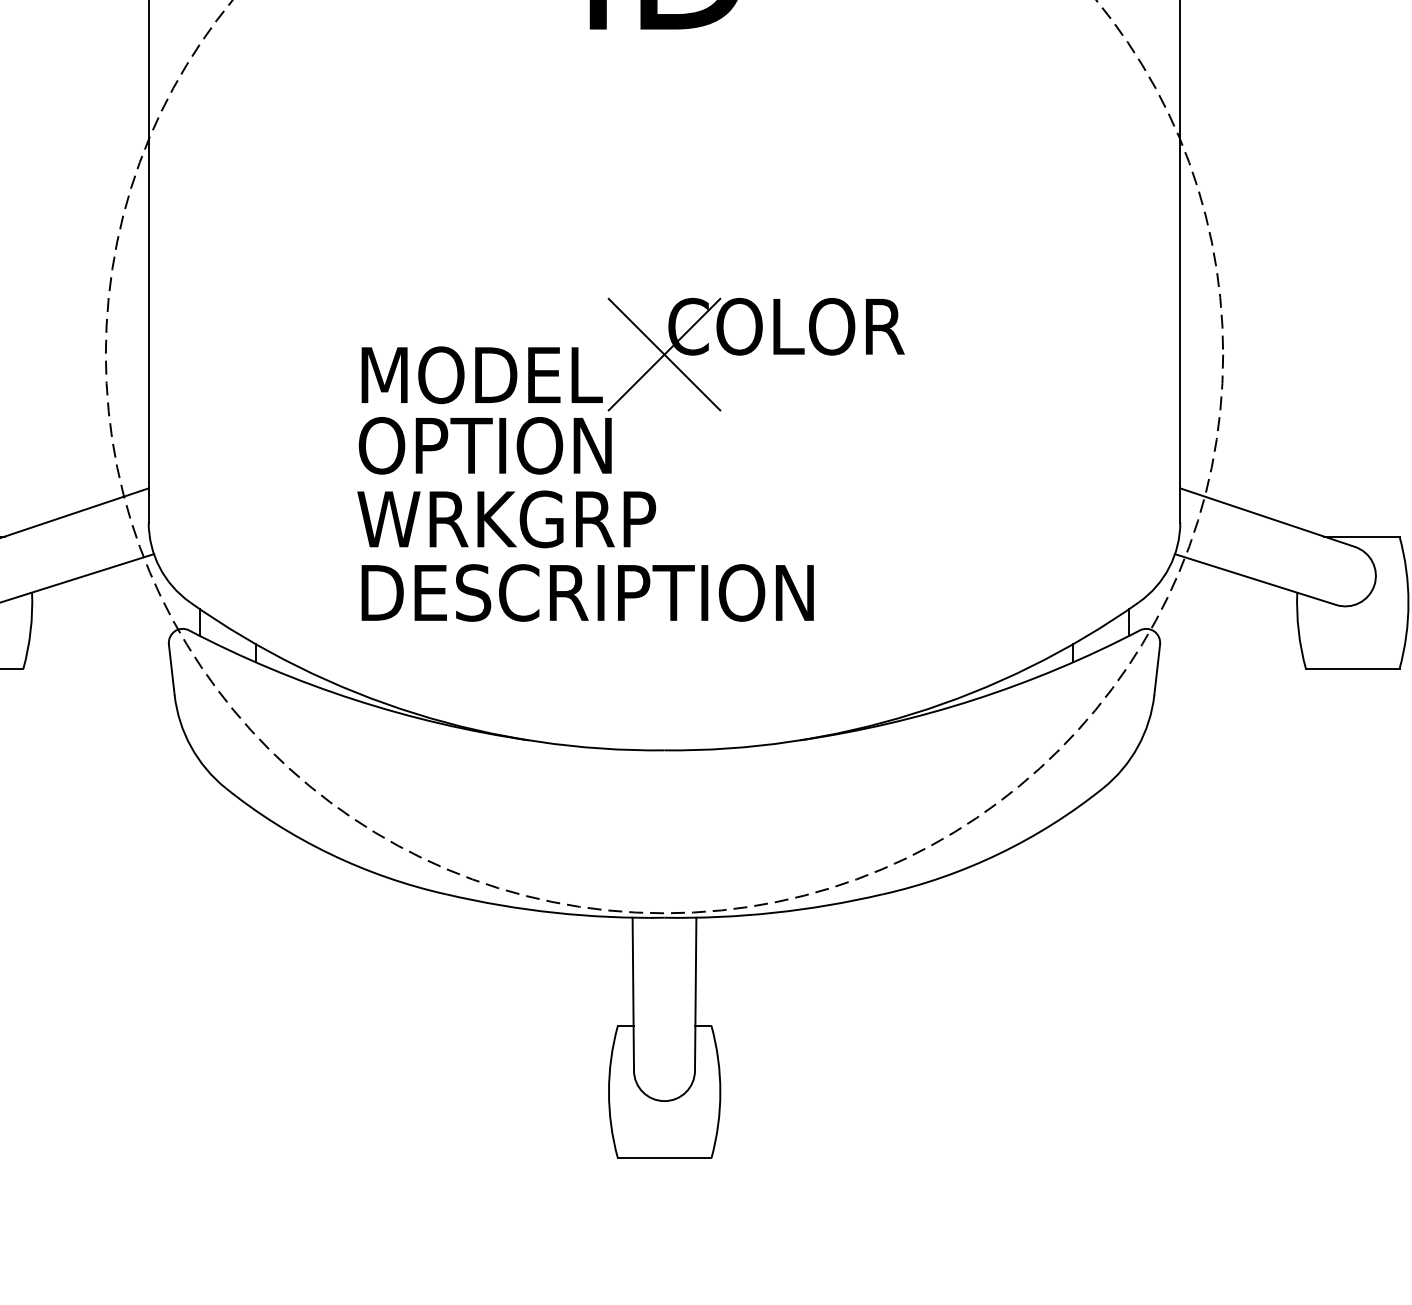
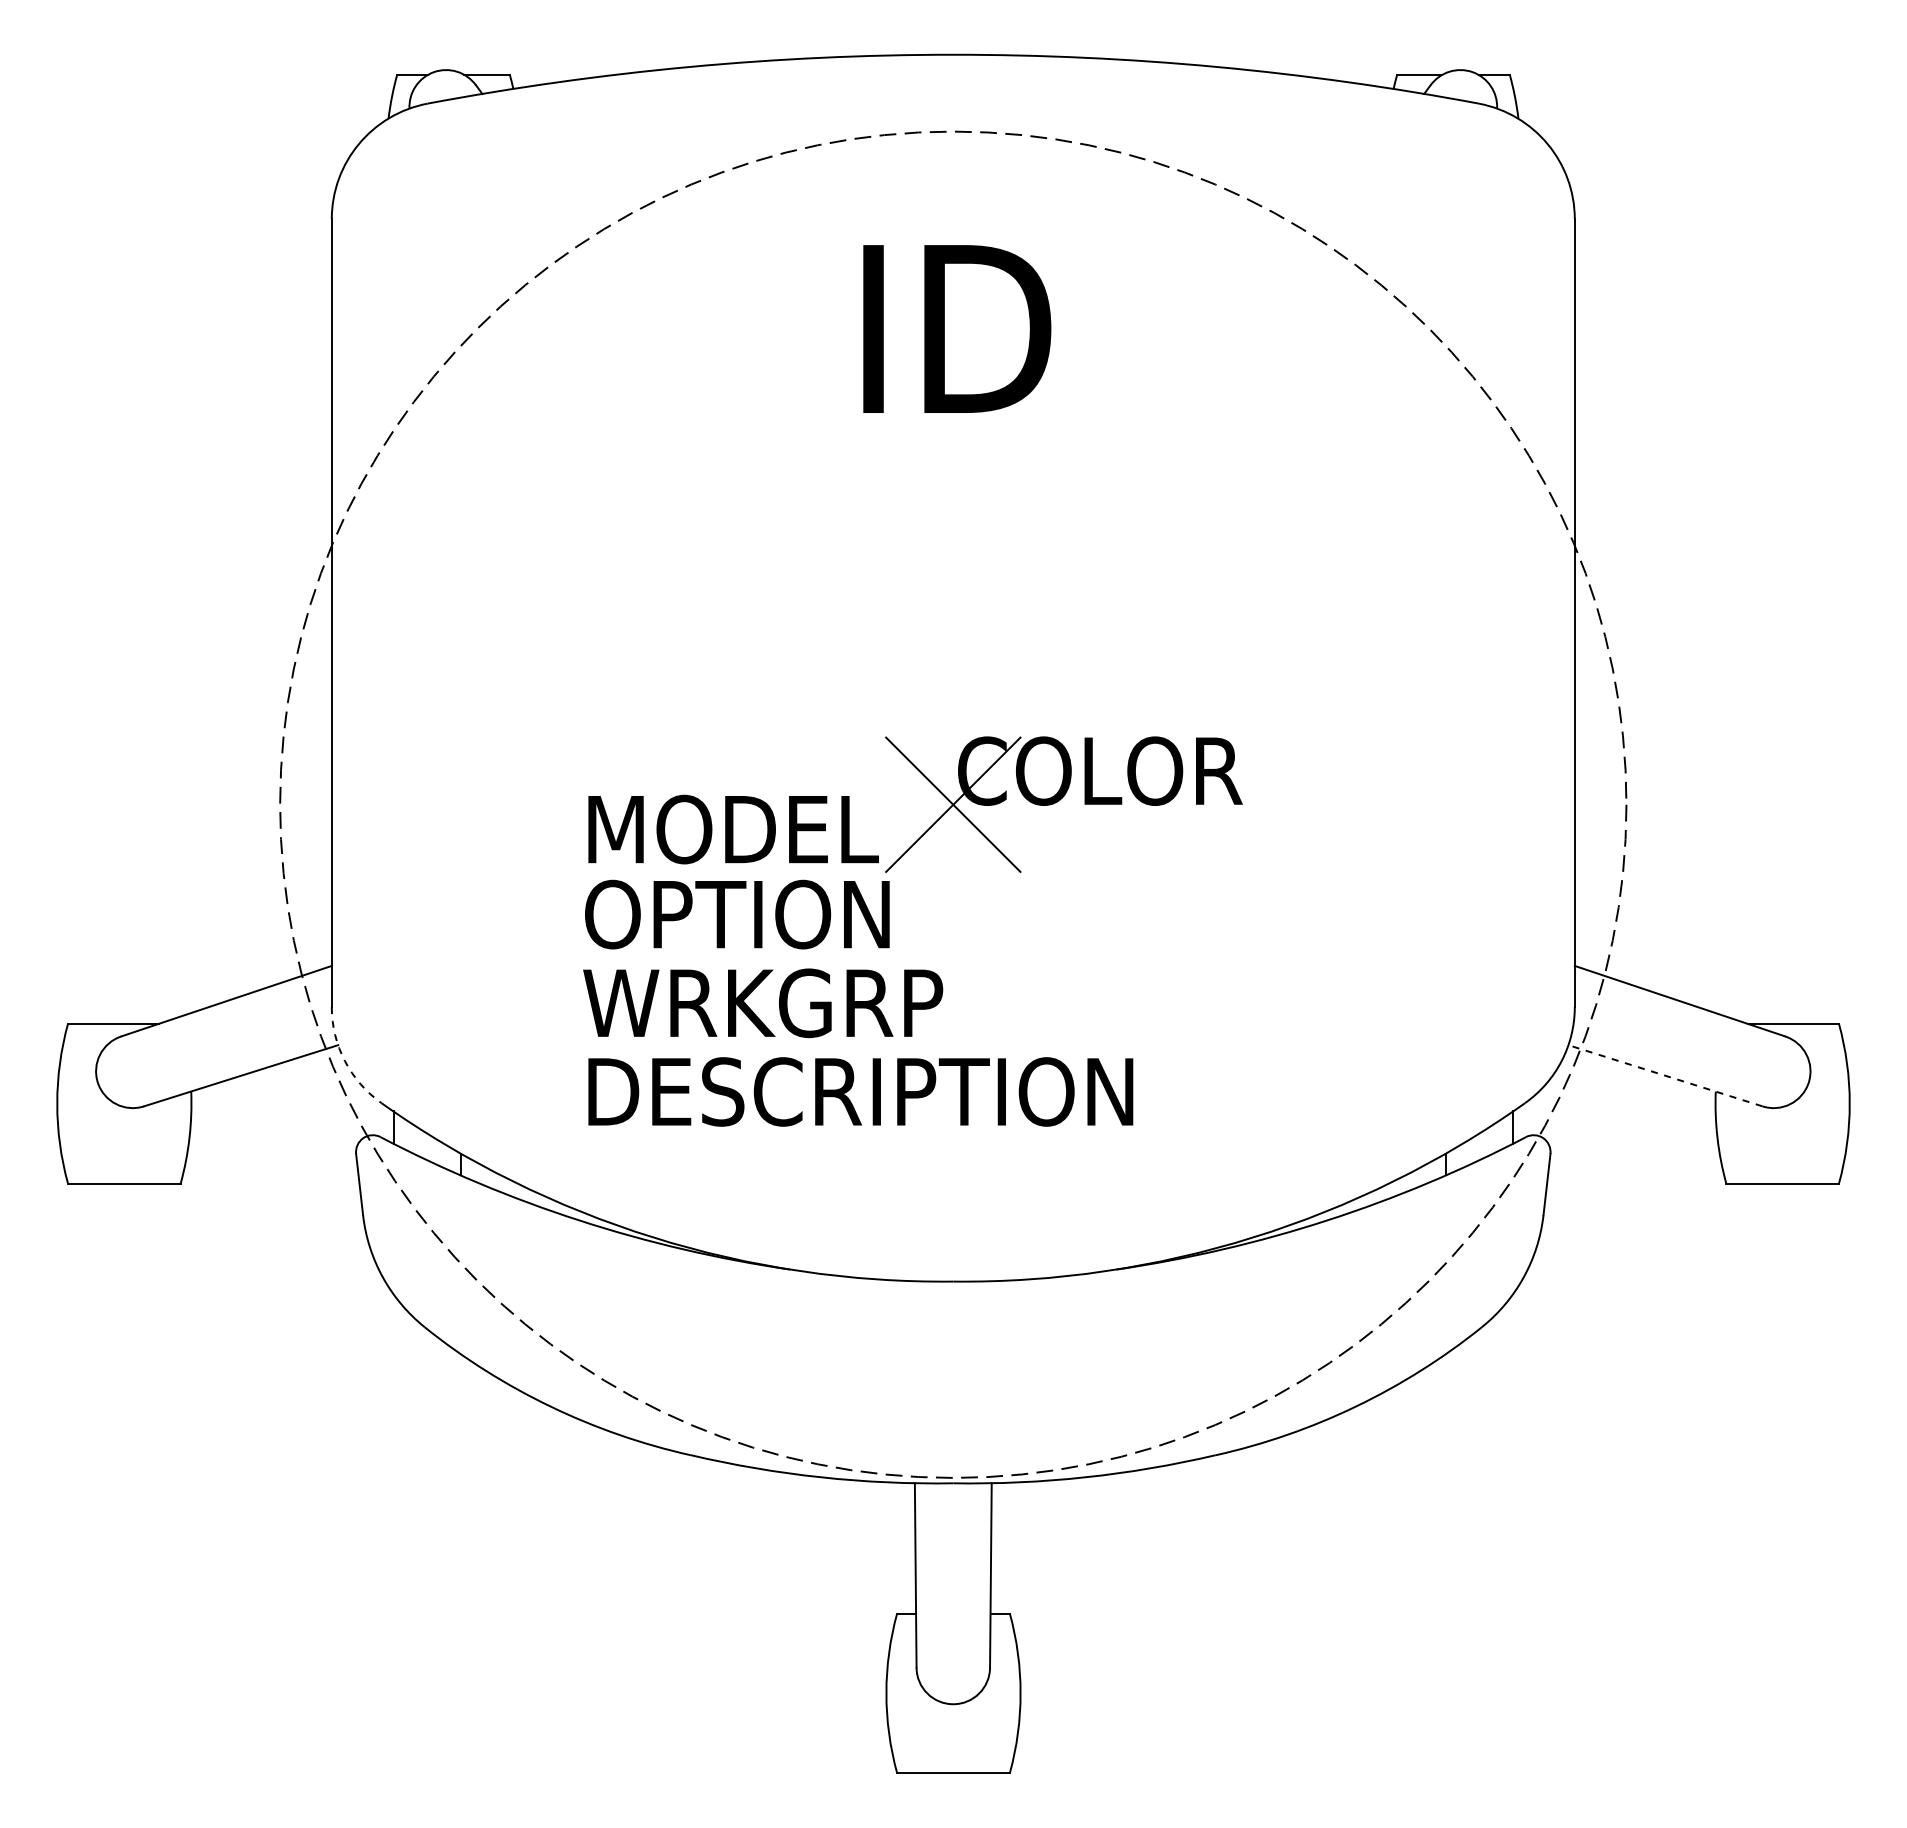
arc: (159, 567) -> (344, 1061), solid -> dashed
line: (1255, 579) -> (1665, 1075), solid -> dashed

